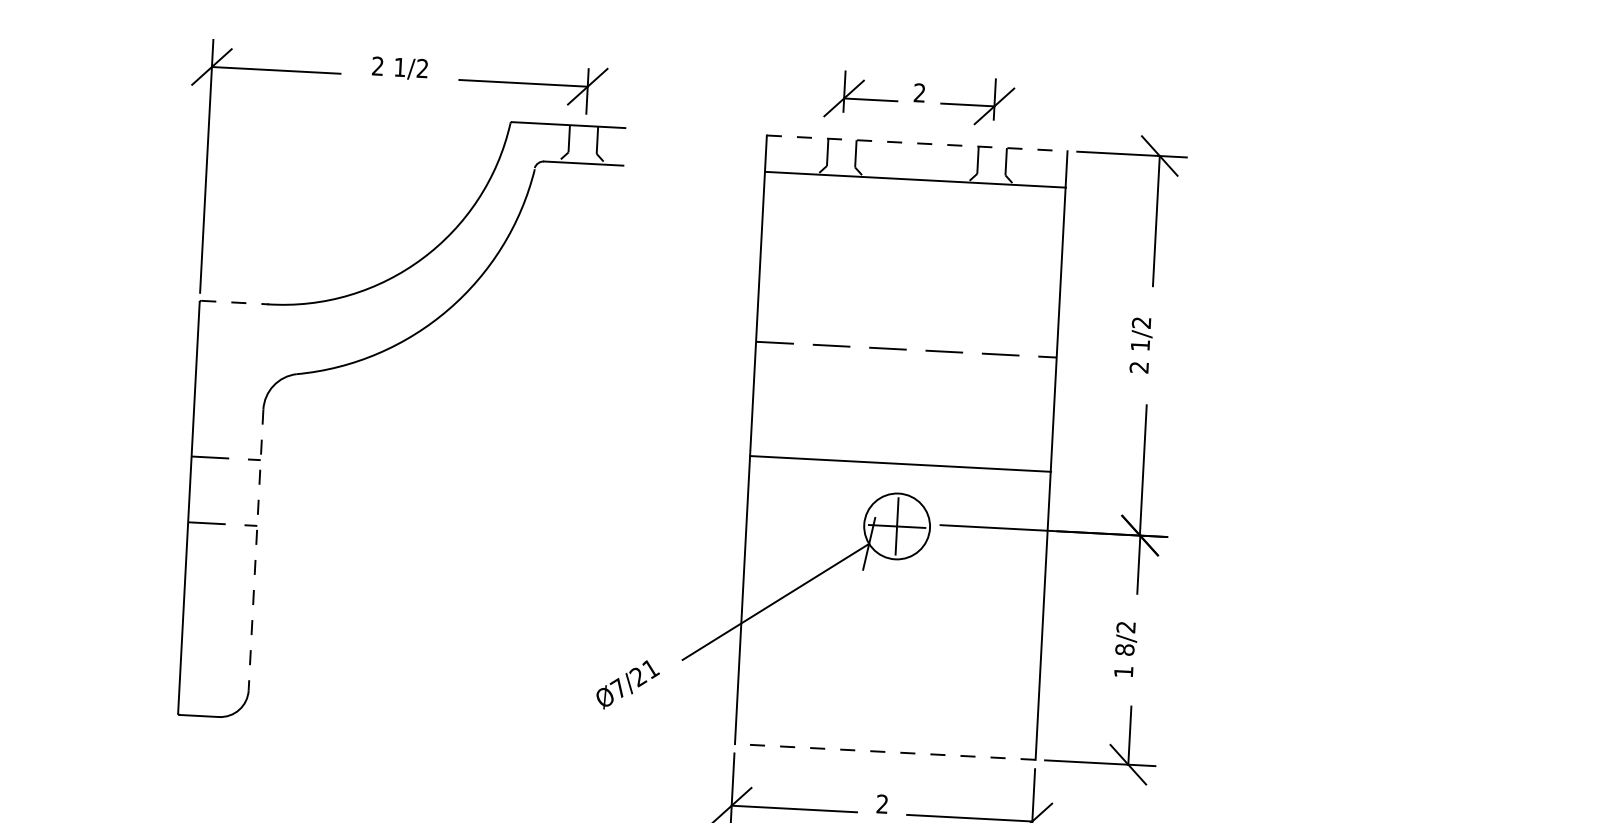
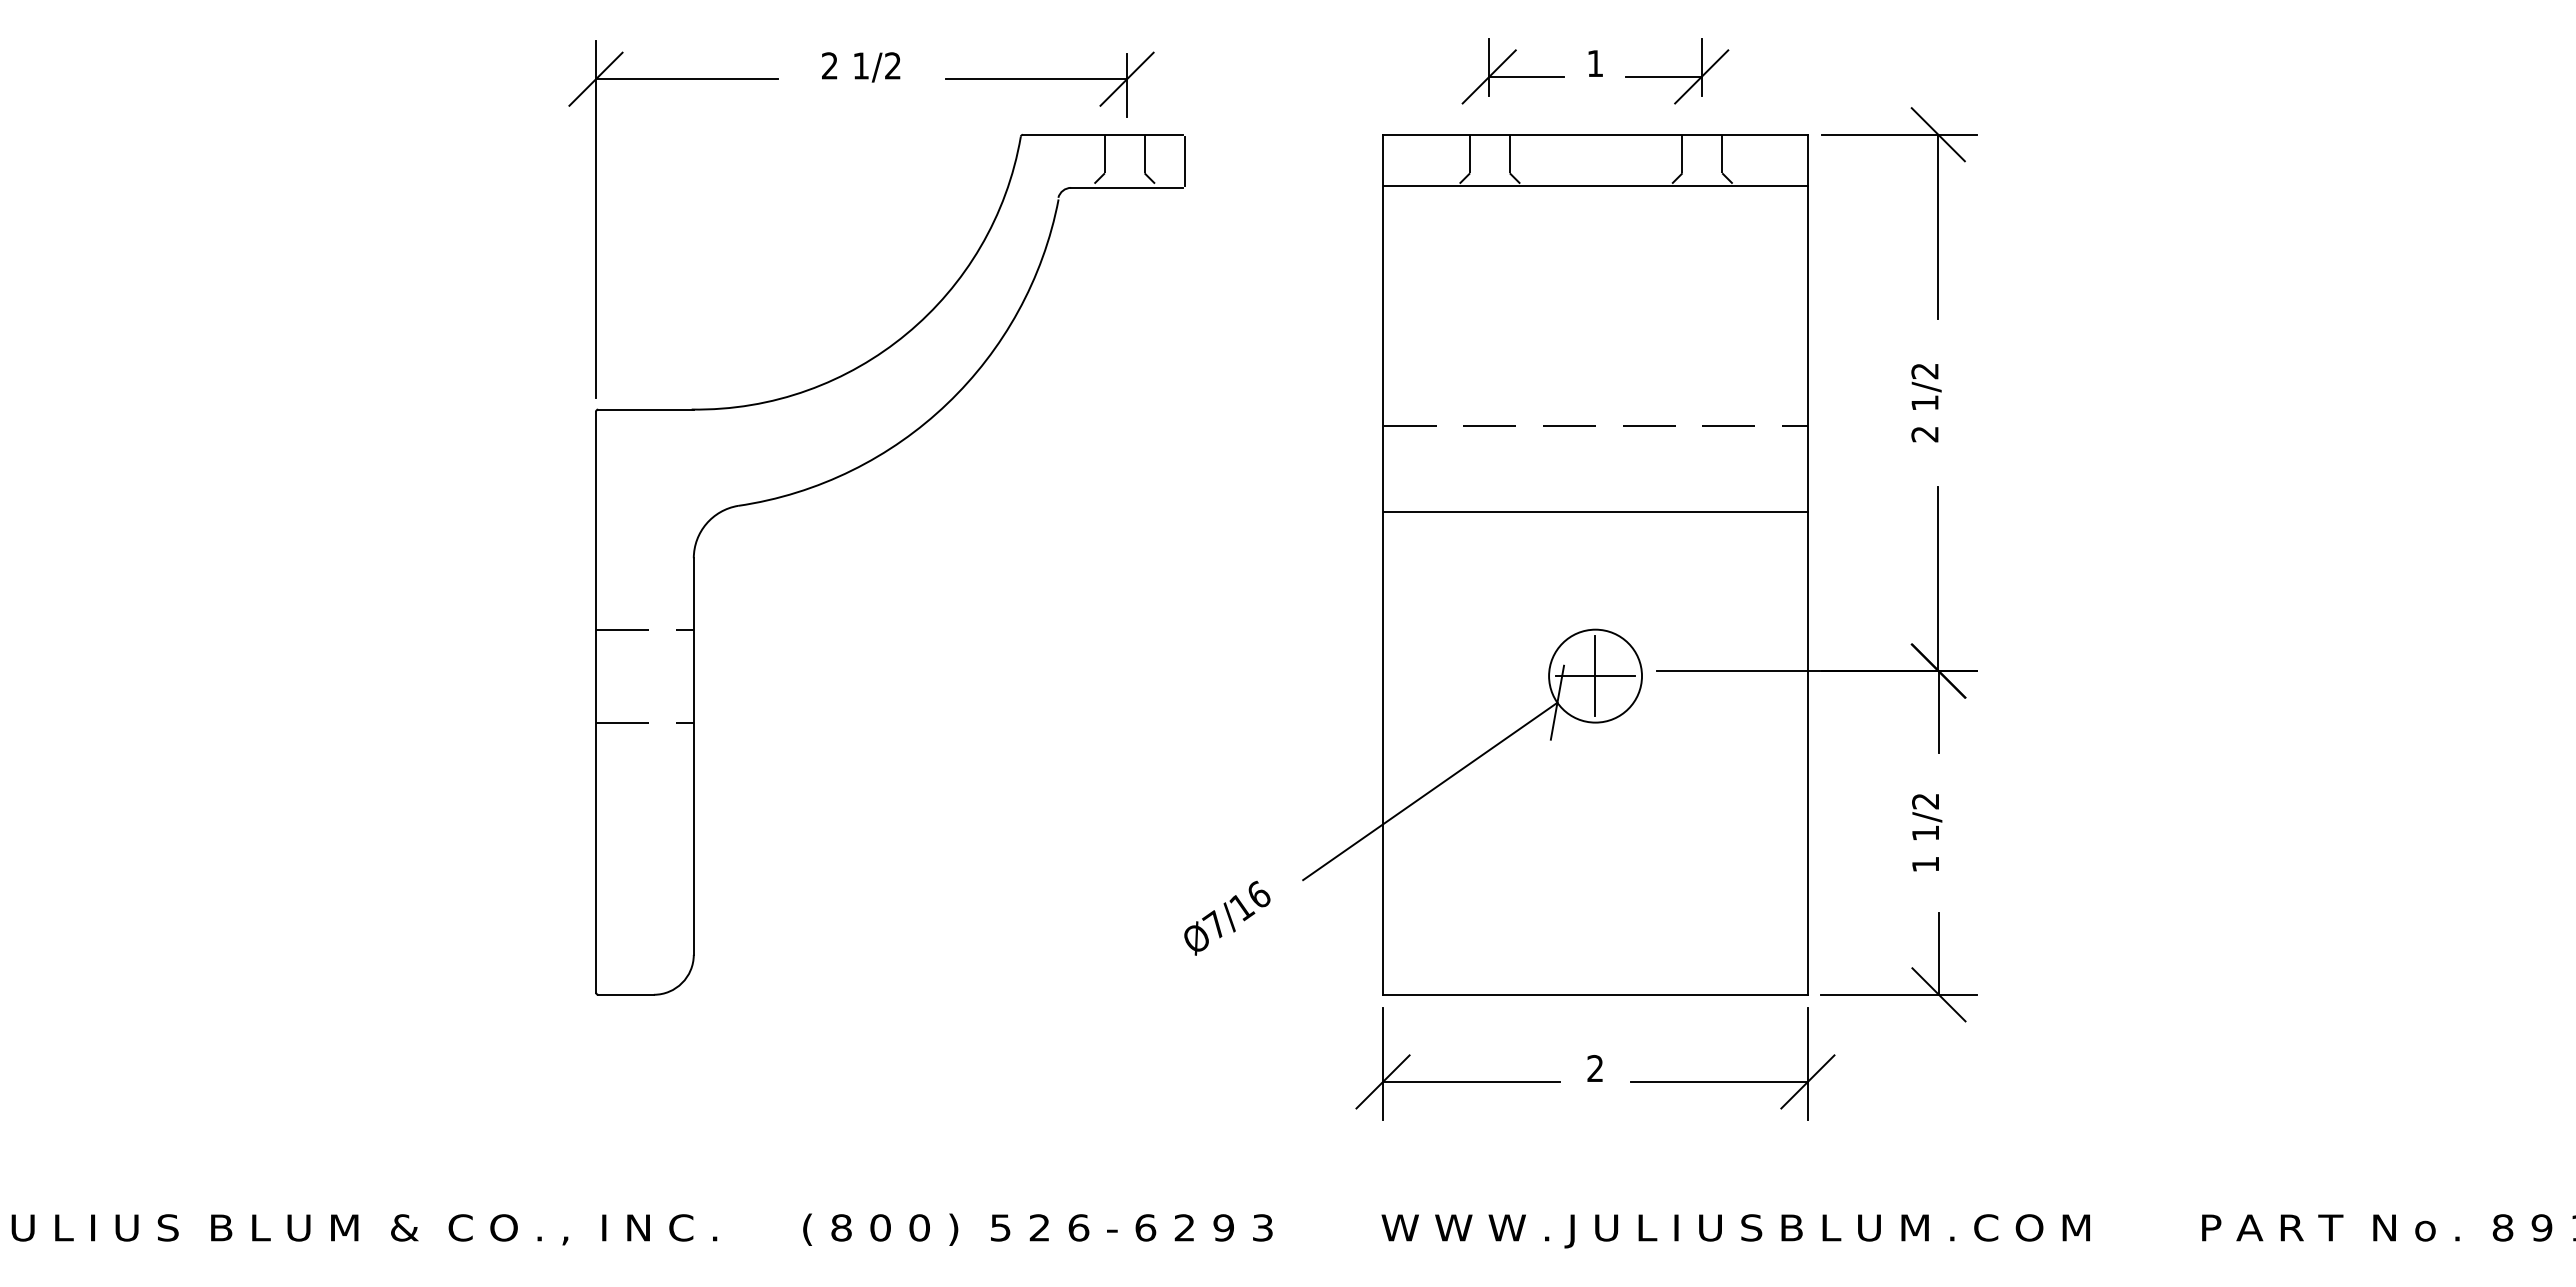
text: (919, 92) -> (1594, 62), 2 -> 1
line: (917, 143) -> (1596, 134), dashed -> solid
line: (626, 146) -> (1185, 160), added
line: (235, 302) -> (646, 409), dashed -> solid
line: (900, 463) -> (1595, 511), moved
line: (255, 550) -> (693, 757), dashed -> solid
text: (1124, 650) -> (1925, 833), 8/2 -> 1/2
text: (644, 672) -> (1250, 900), Ø7/21 -> Ø7/16
line: (885, 751) -> (1595, 994), dashed -> solid

